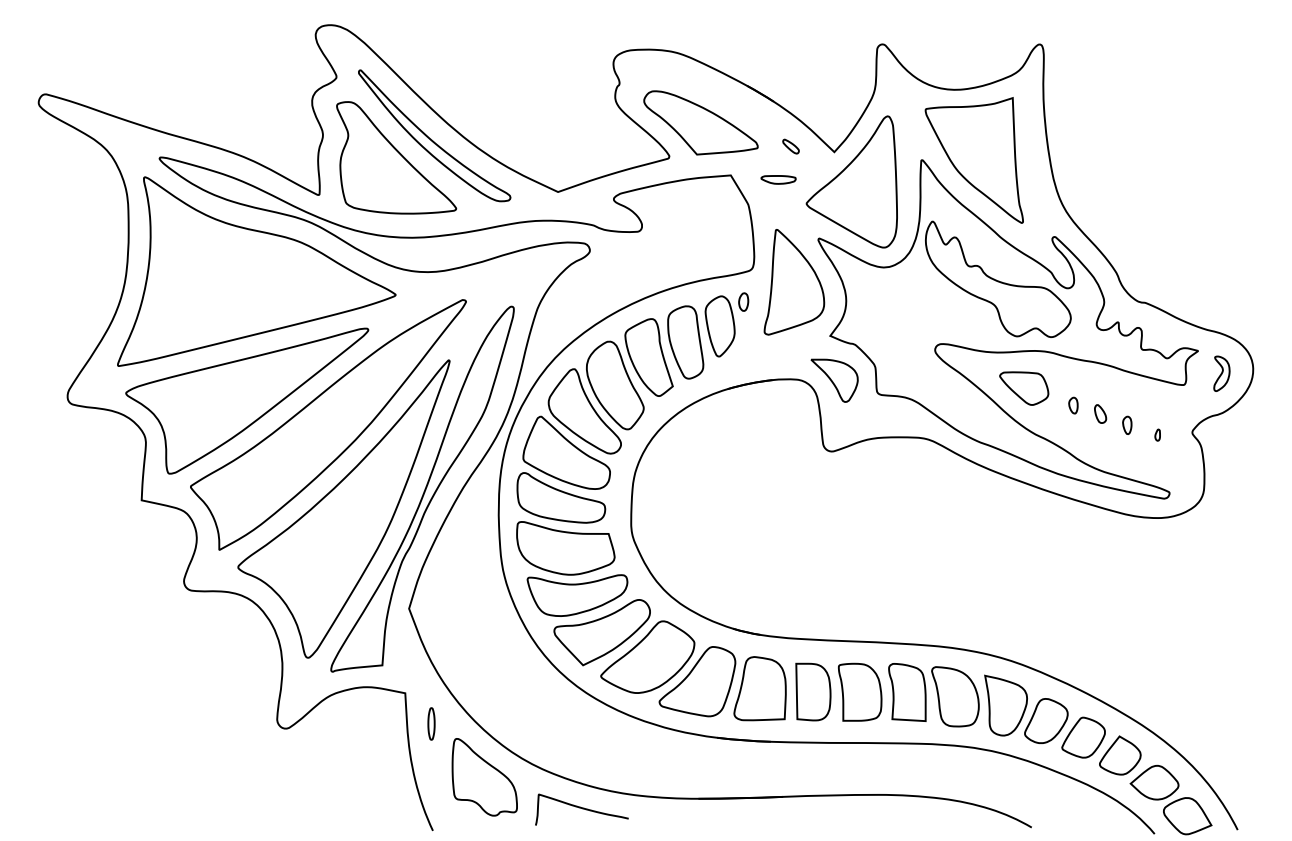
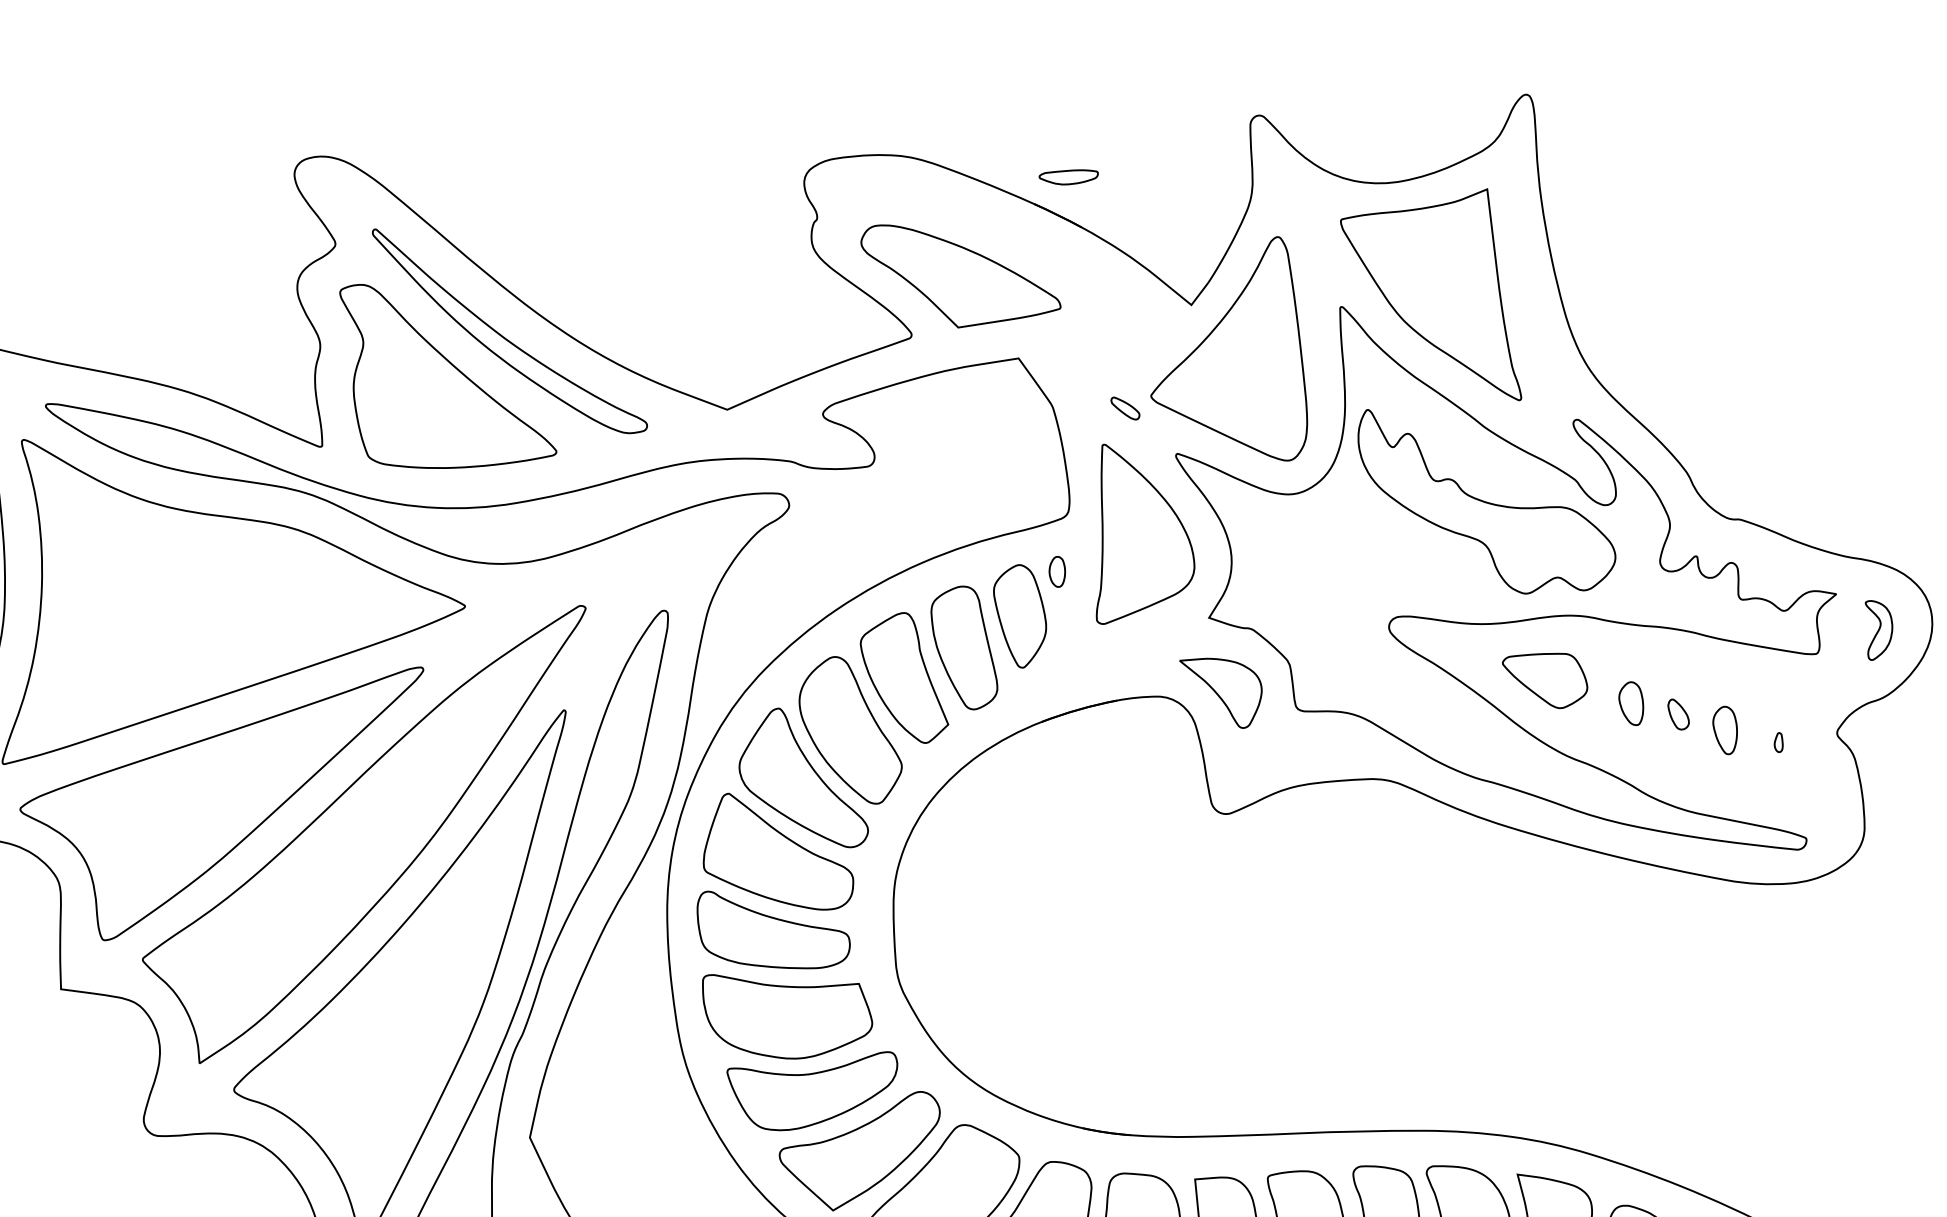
part: (790, 146) -> (1124, 408), moved
part: (778, 179) -> (1068, 176), moved
part: (1073, 405) -> (1631, 703), size x1.6
part: (1127, 424) -> (1725, 728), size x1.6

